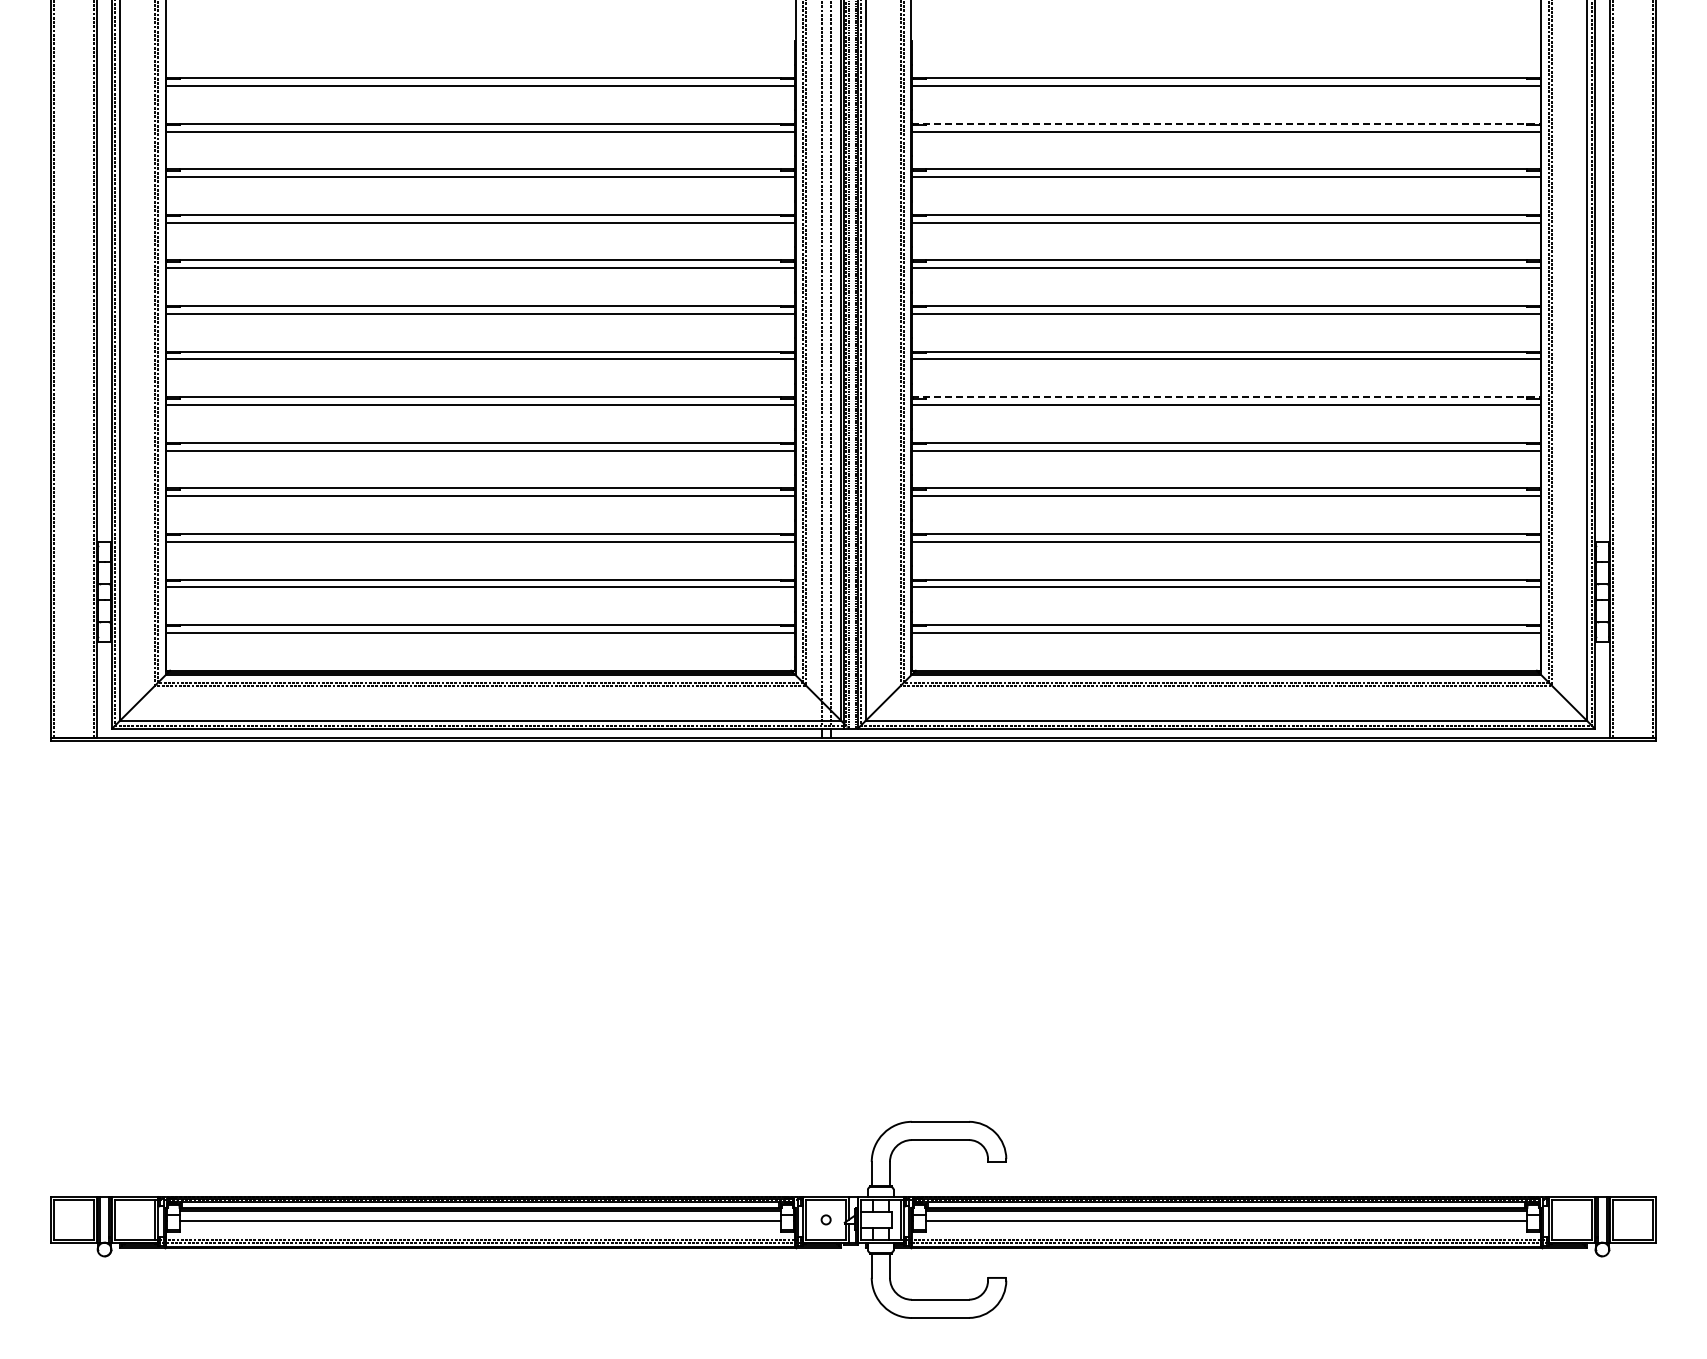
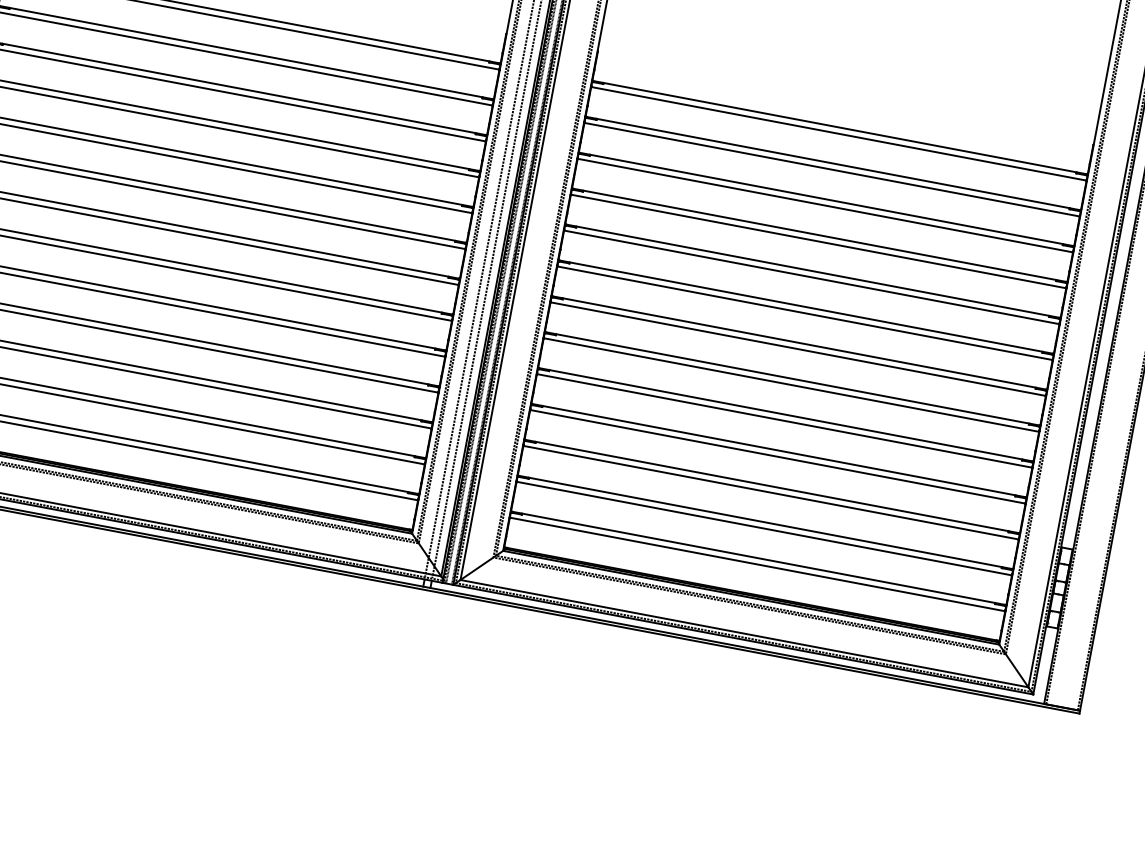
line: (1226, 123) -> (833, 163), dashed -> solid
line: (1226, 397) -> (792, 379), dashed -> solid

